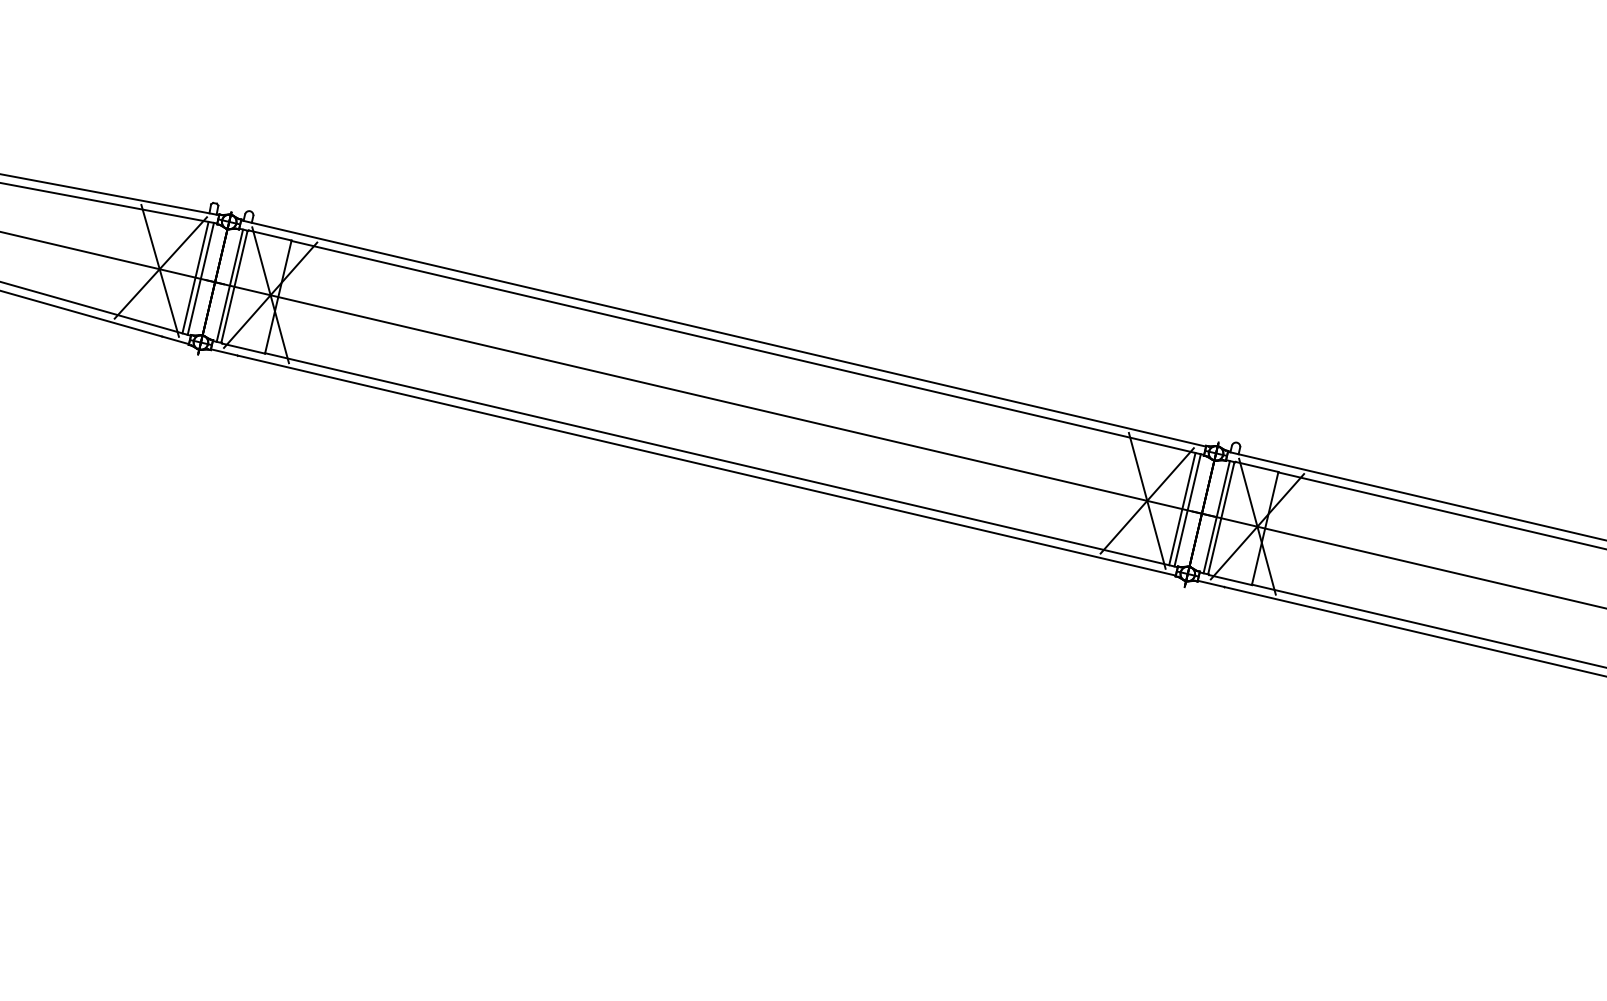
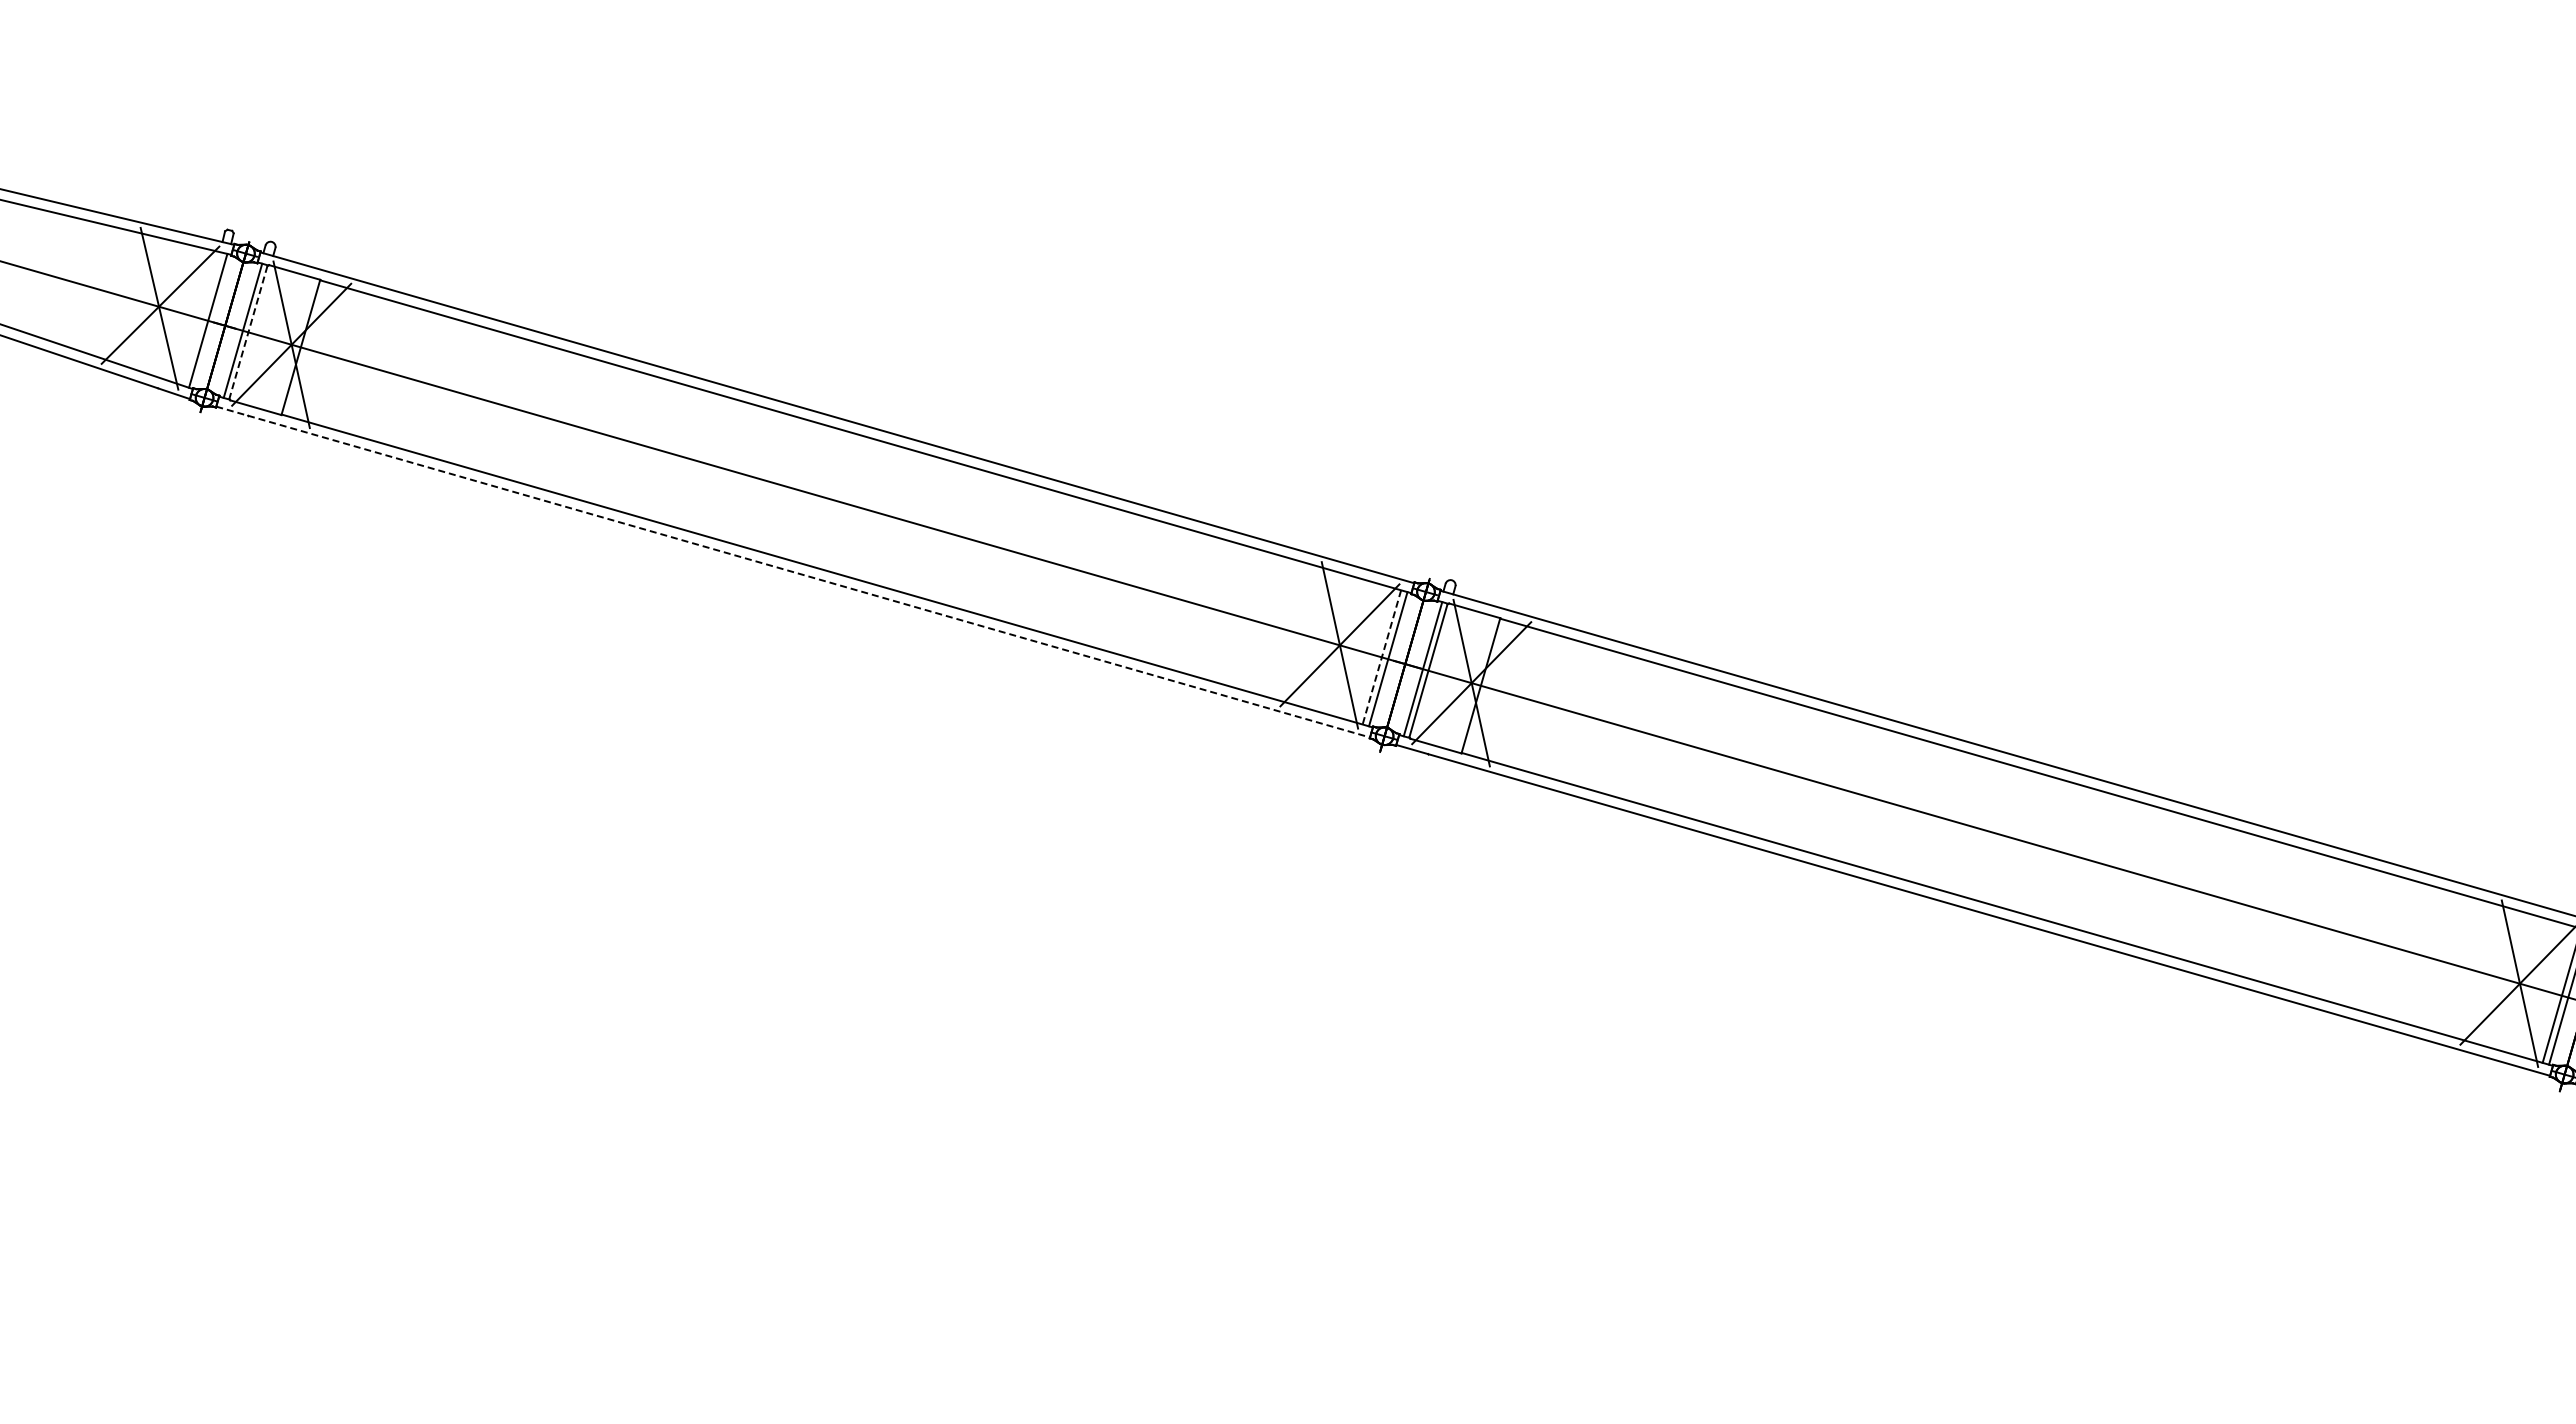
line: (195, 277) -> (201, 318), removed
line: (234, 286) -> (248, 332), solid -> dashed
line: (693, 462) -> (793, 572), solid -> dashed
line: (1182, 509) -> (1381, 657), solid -> dashed

